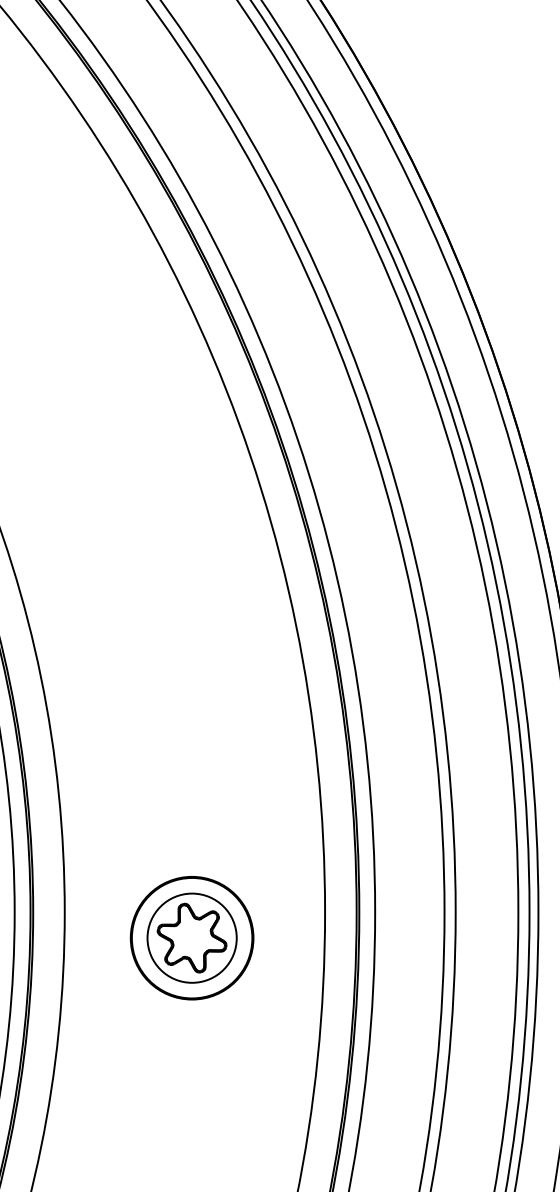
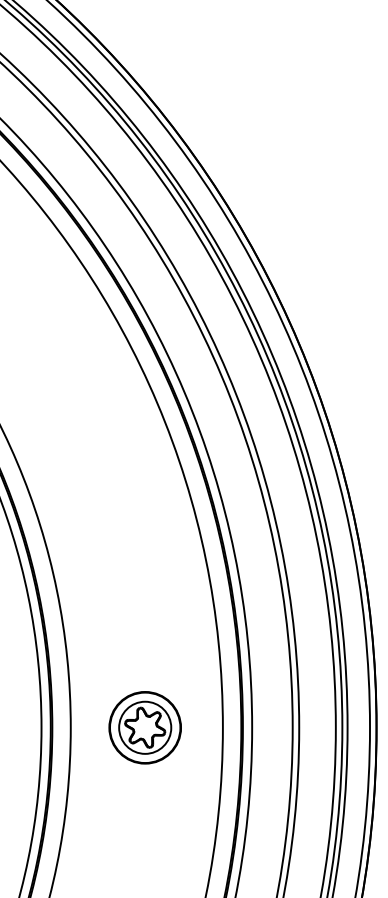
part: (190, 937) -> (144, 727), moved

